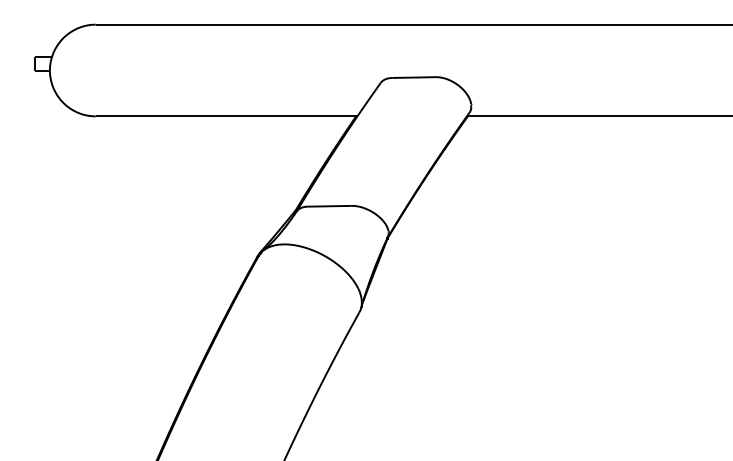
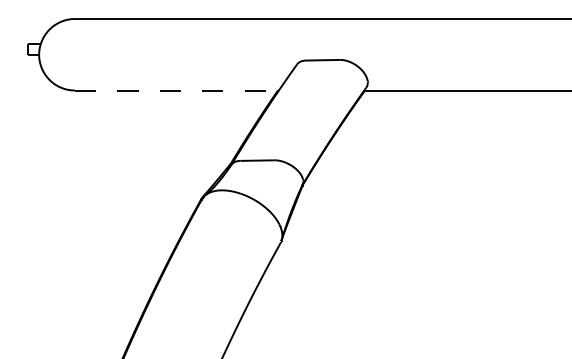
line: (226, 116) -> (176, 90), solid -> dashed

